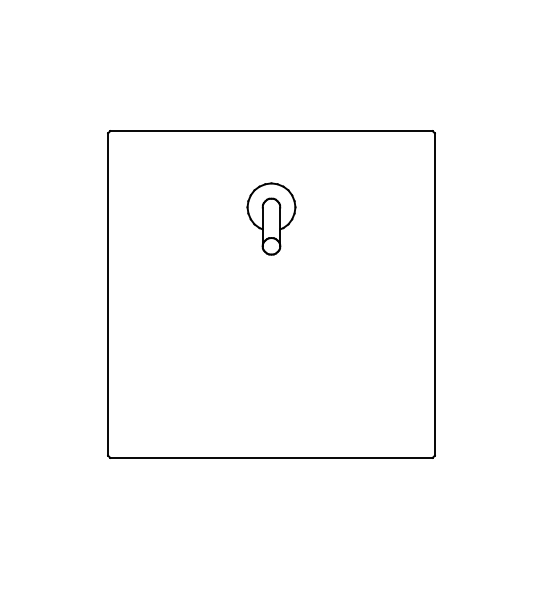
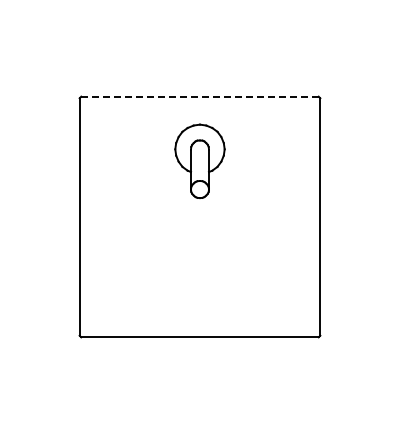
line: (272, 130) -> (200, 96), solid -> dashed
part: (270, 219) -> (199, 161), size x1.4

